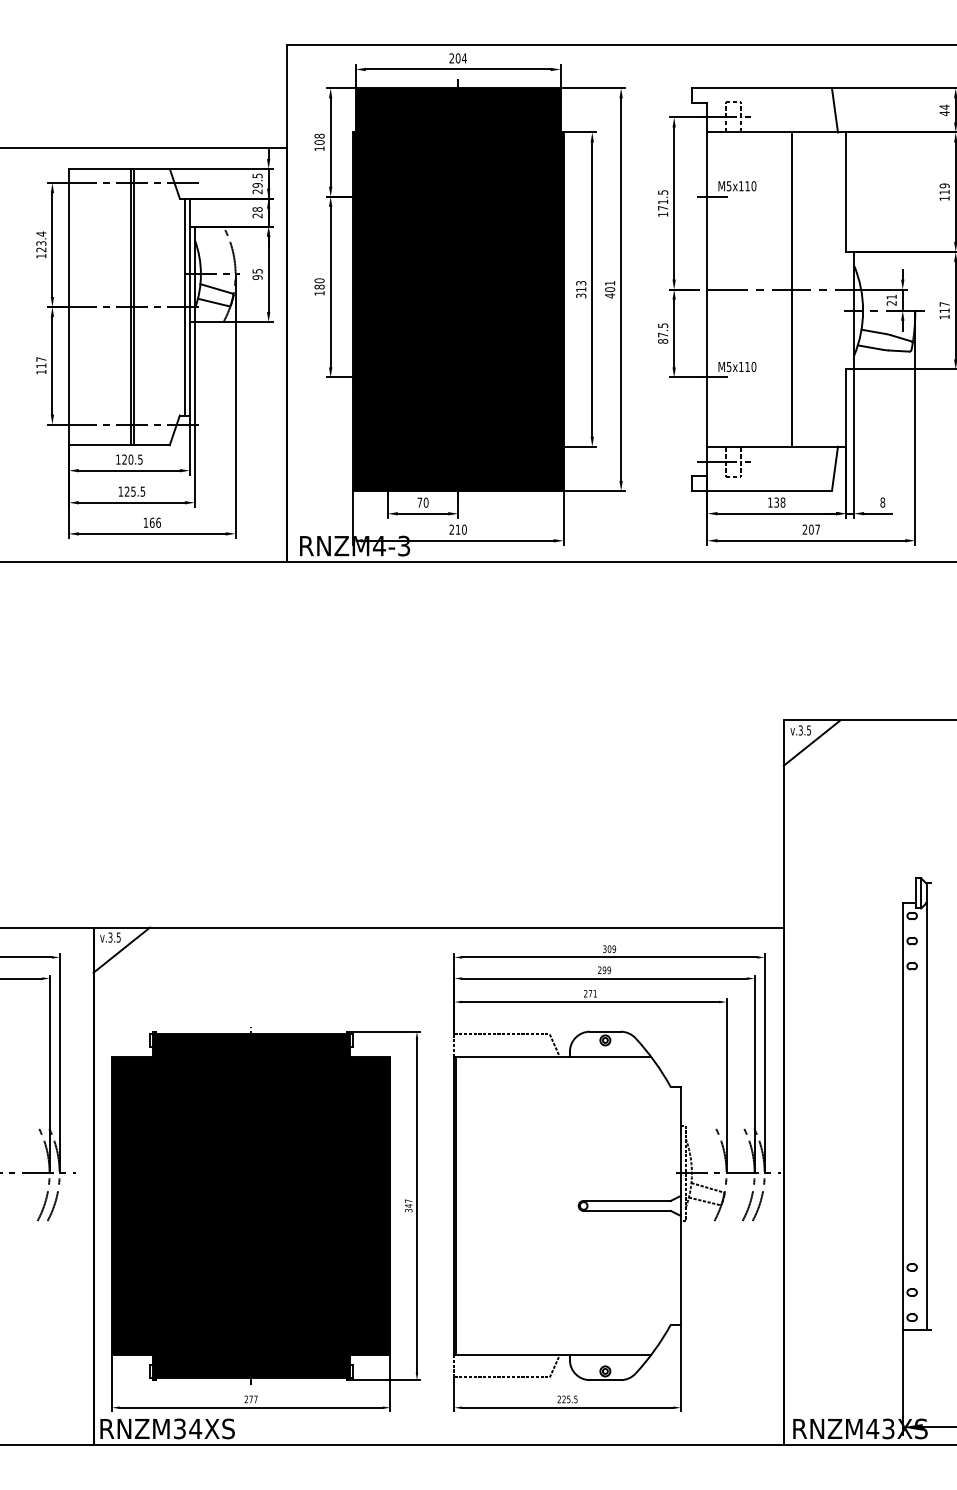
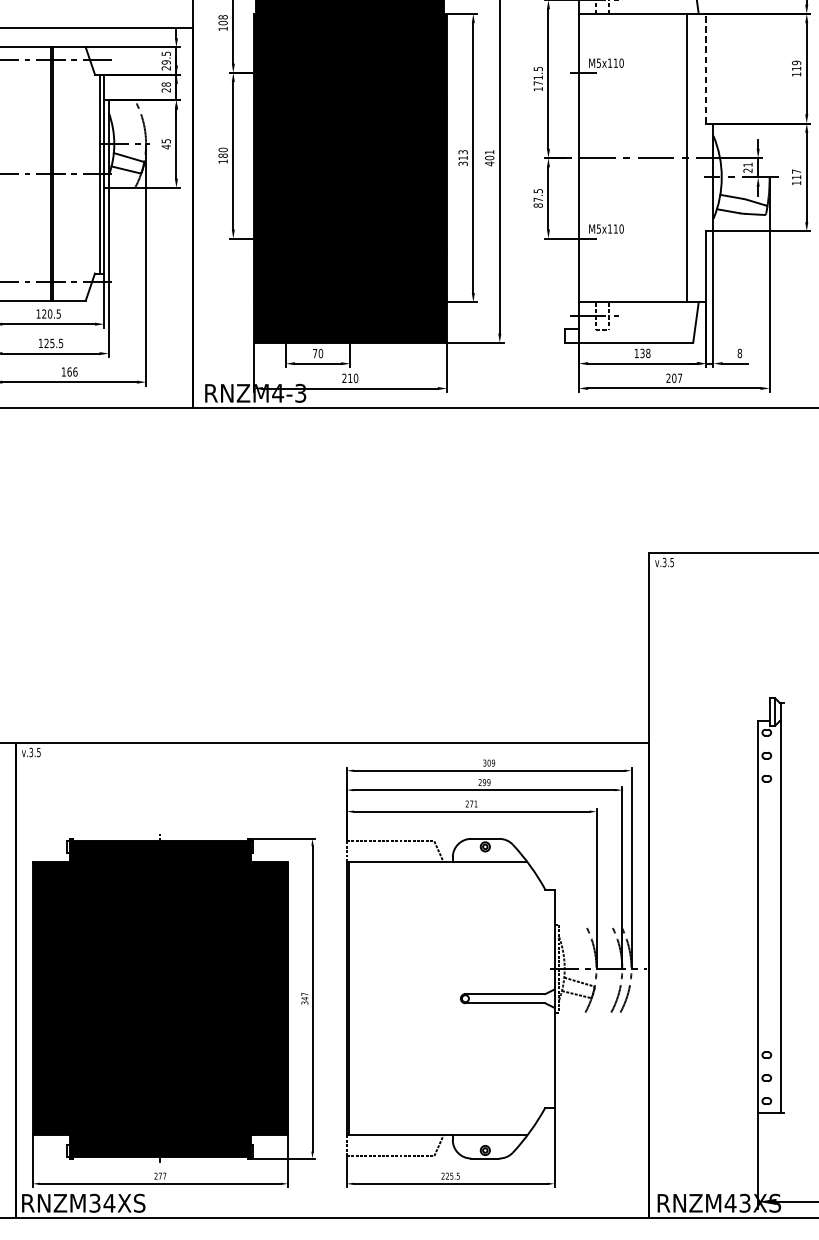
line: (846, 192) -> (706, 68), solid -> dashed
text: (257, 277) -> (166, 146), 95 -> 45
line: (791, 289) -> (686, 157), moved
line: (811, 742) -> (674, 573), removed
line: (121, 949) -> (41, 763), removed

